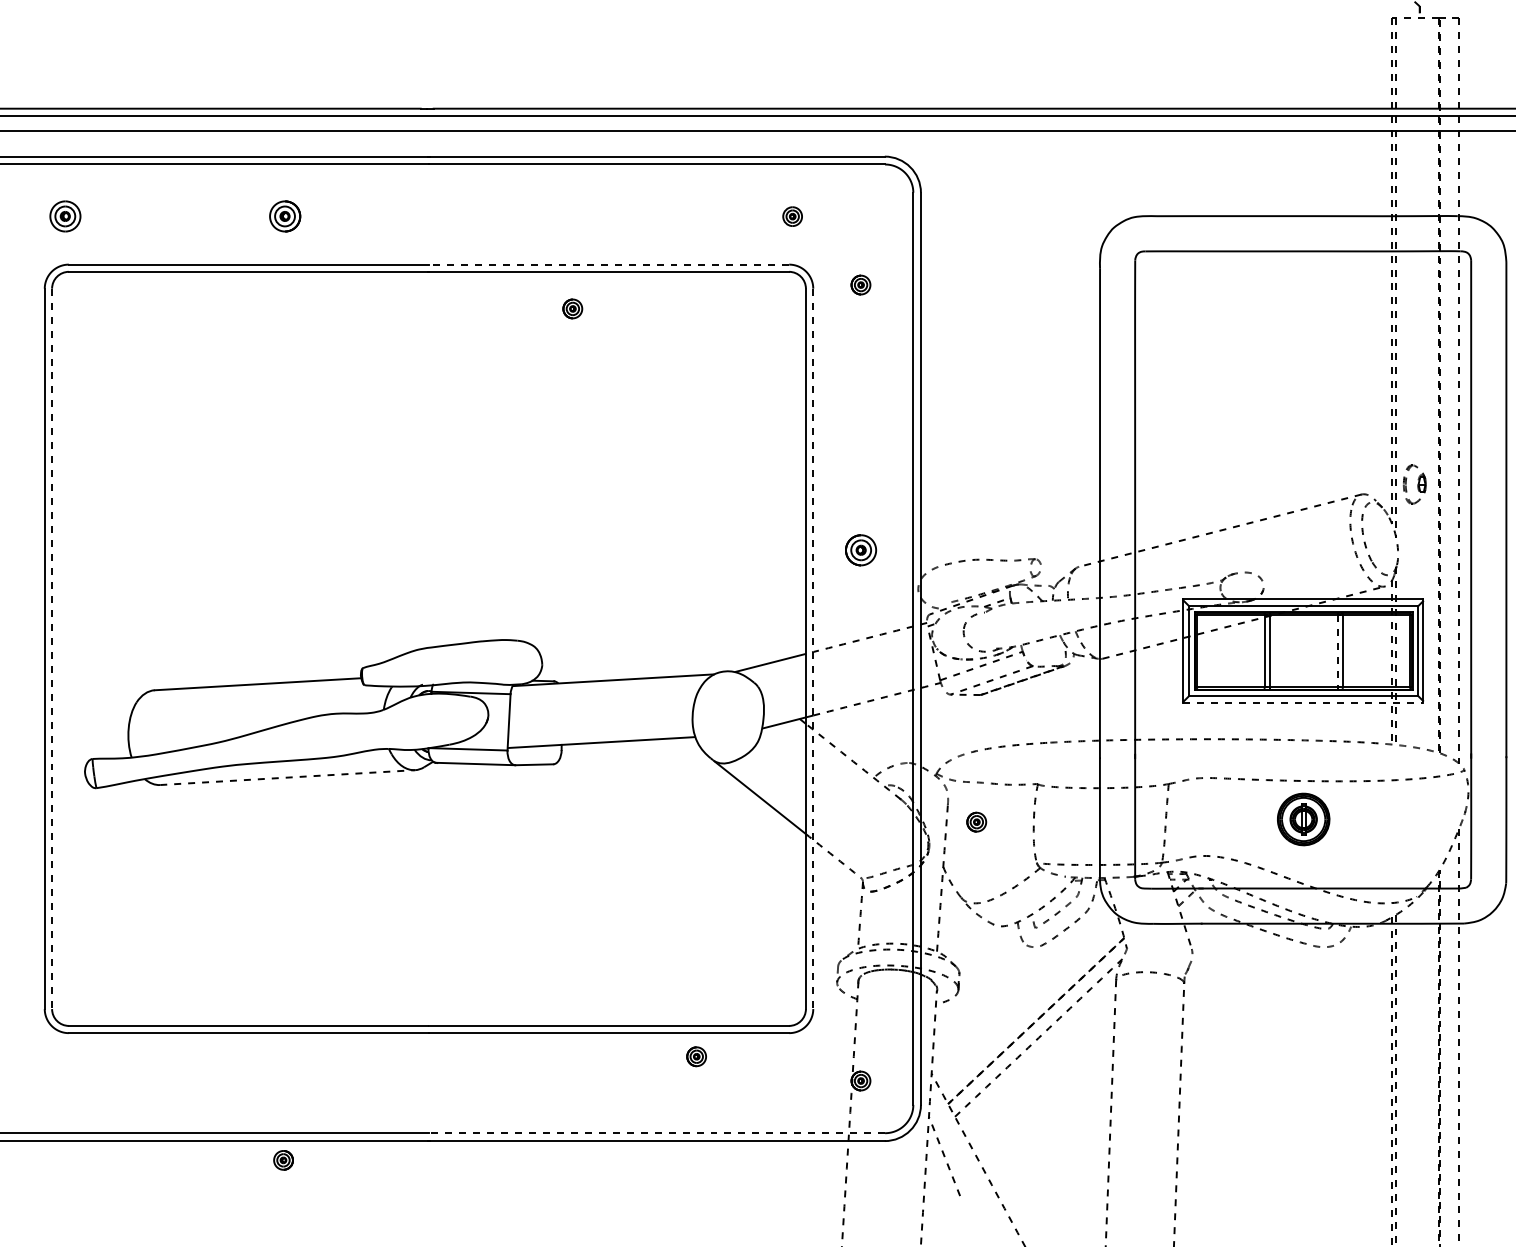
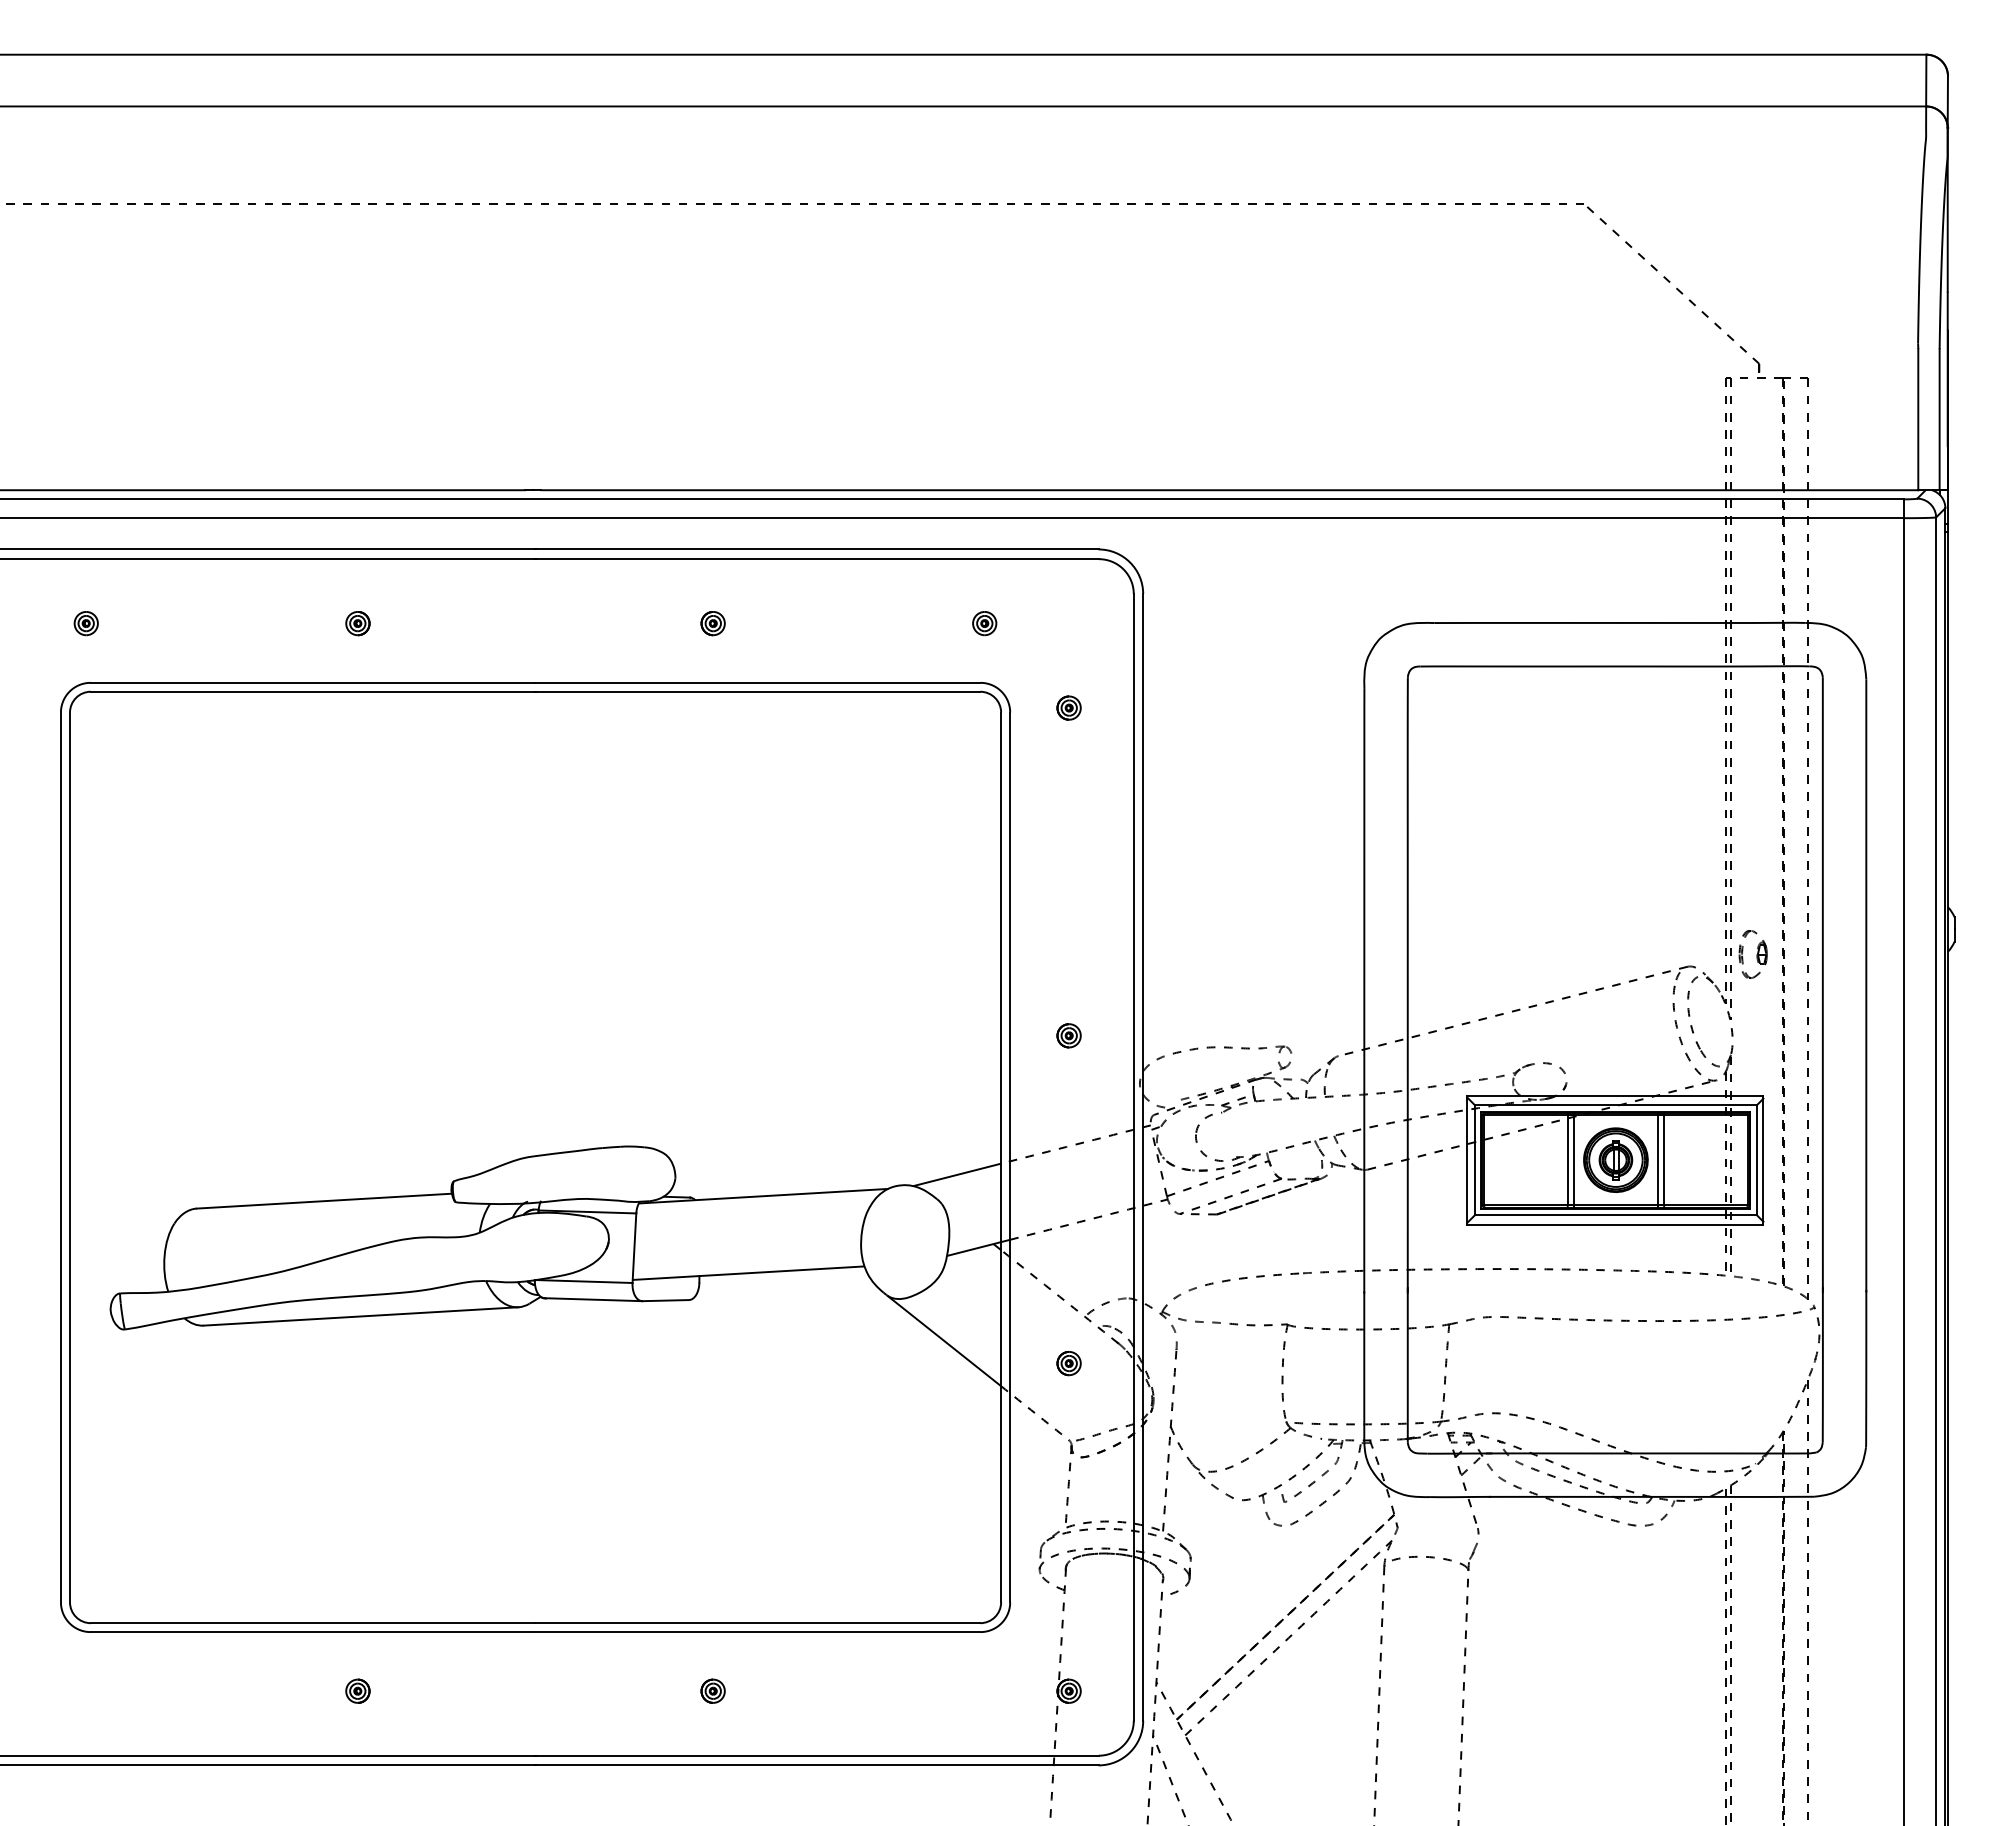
part: (64, 216) -> (85, 623), size x0.62
part: (284, 216) -> (357, 623), size x0.62
line: (608, 264) -> (757, 682), dashed -> solid
part: (572, 308) -> (712, 623), moved
part: (860, 550) -> (1068, 1035), size x0.62
line: (52, 648) -> (70, 1157), dashed -> solid
line: (813, 648) -> (1010, 1157), dashed -> solid
line: (1338, 651) -> (1658, 1160), dashed -> solid
line: (1303, 703) -> (1615, 1224), dashed -> solid
line: (288, 777) -> (361, 1316), dashed -> solid
part: (1303, 818) -> (1615, 1159), moved
part: (976, 822) -> (1068, 1363), moved
part: (696, 1056) -> (712, 1690), moved
line: (656, 1133) -> (816, 1755), dashed -> solid
part: (283, 1159) -> (357, 1690), moved

